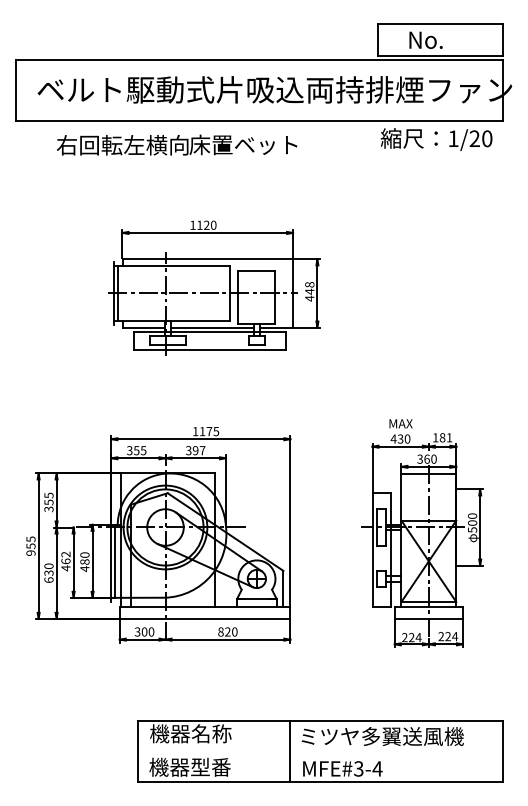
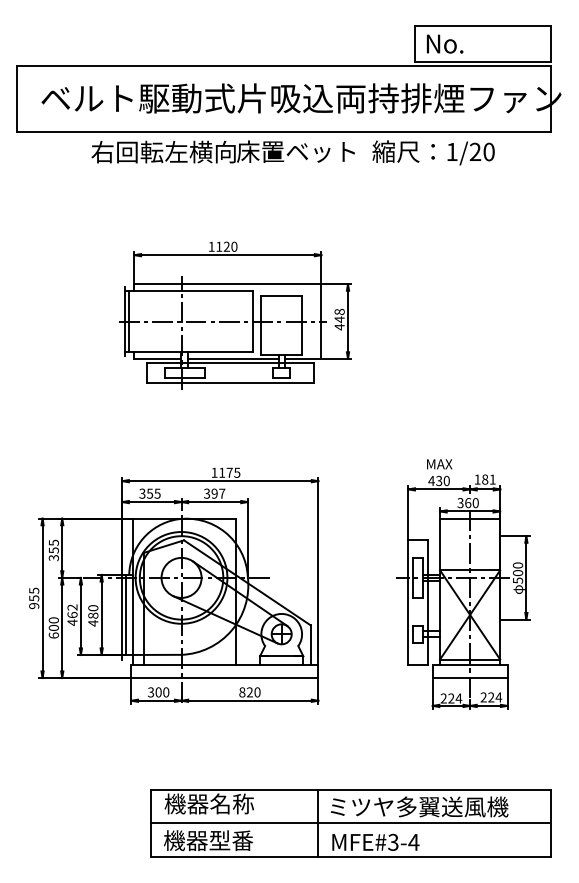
text: (426, 39) -> (445, 43), moved
text: (436, 139) -> (433, 152), moved
text: (176, 144) -> (222, 151), moved
text: (48, 572) -> (53, 627), 630 -> 600
line: (319, 751) -> (350, 823), added

